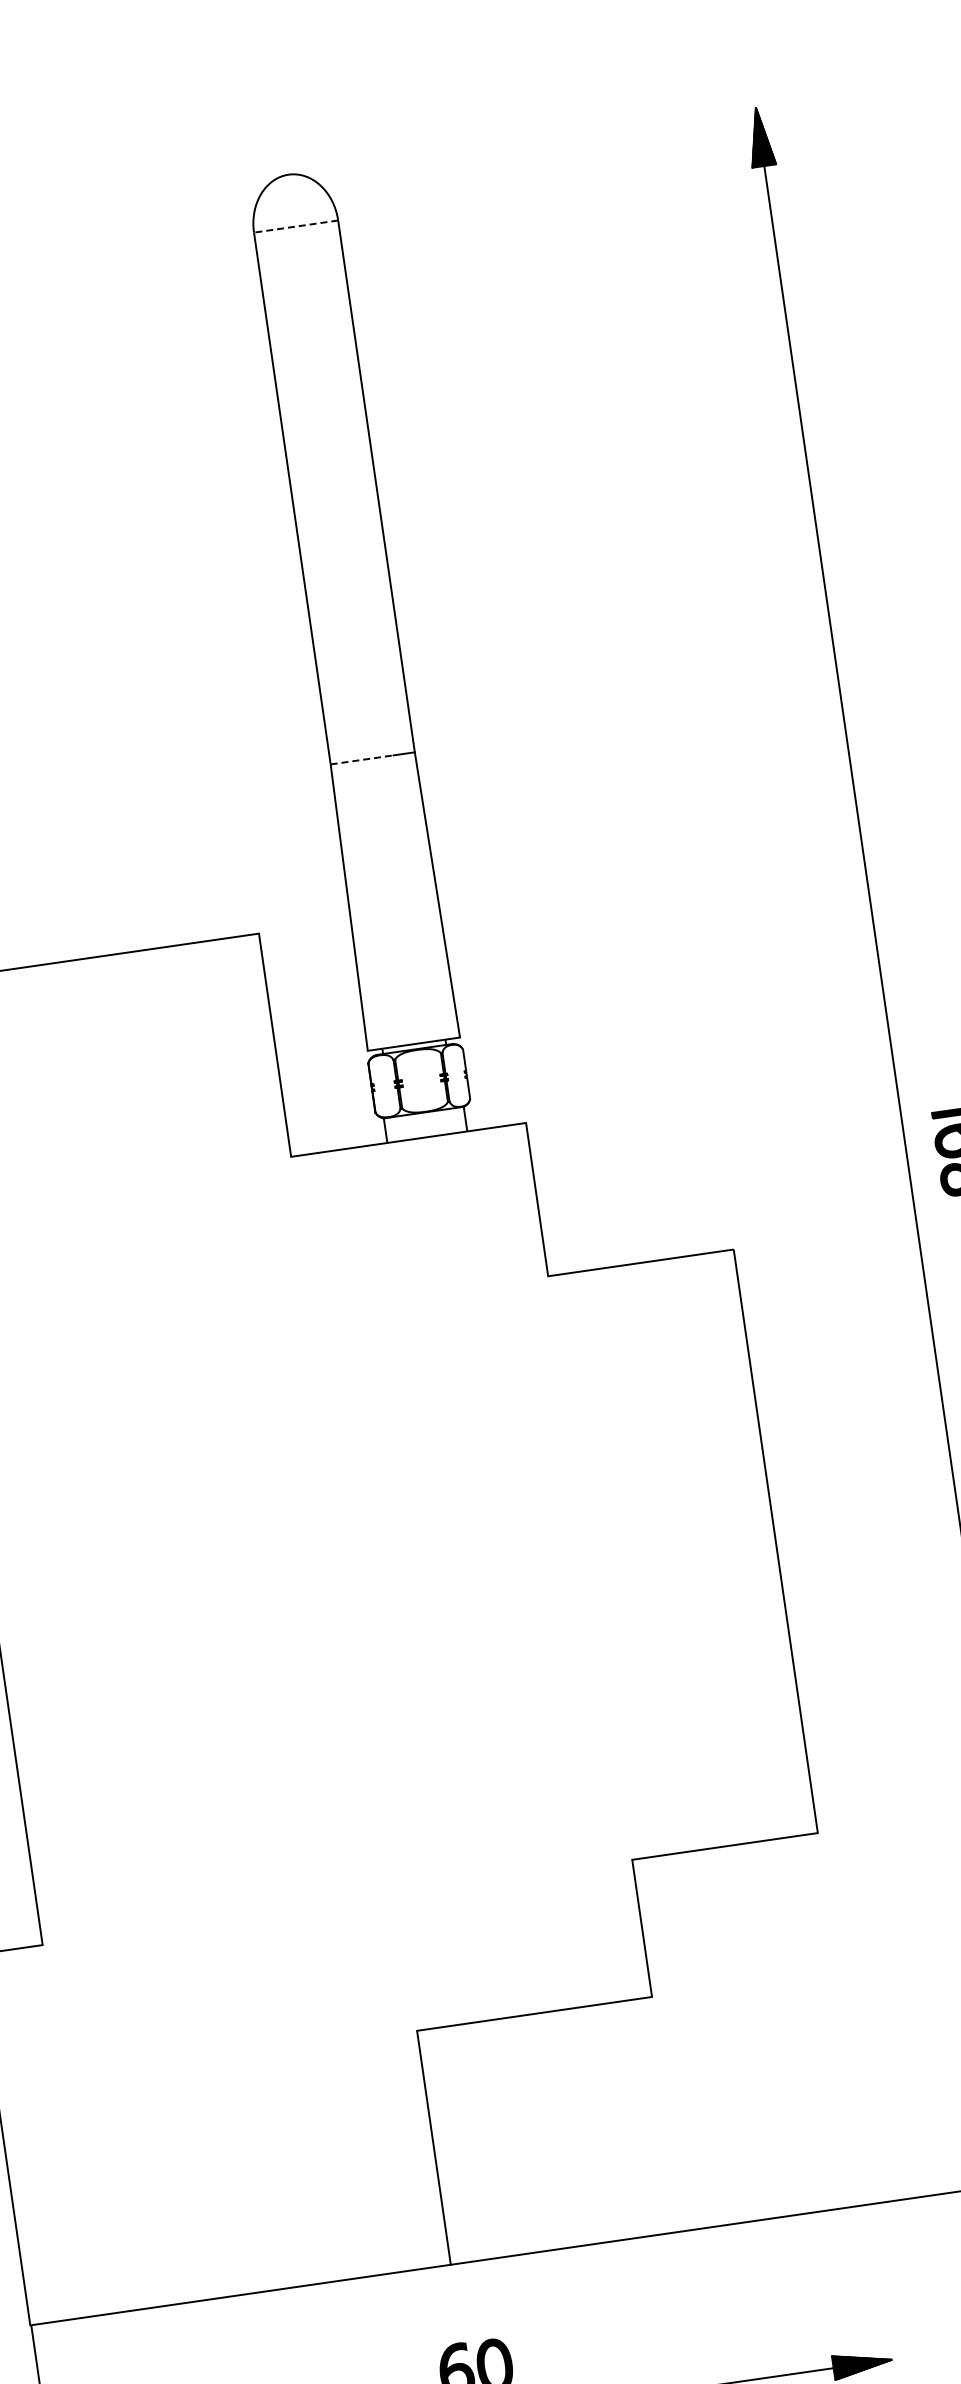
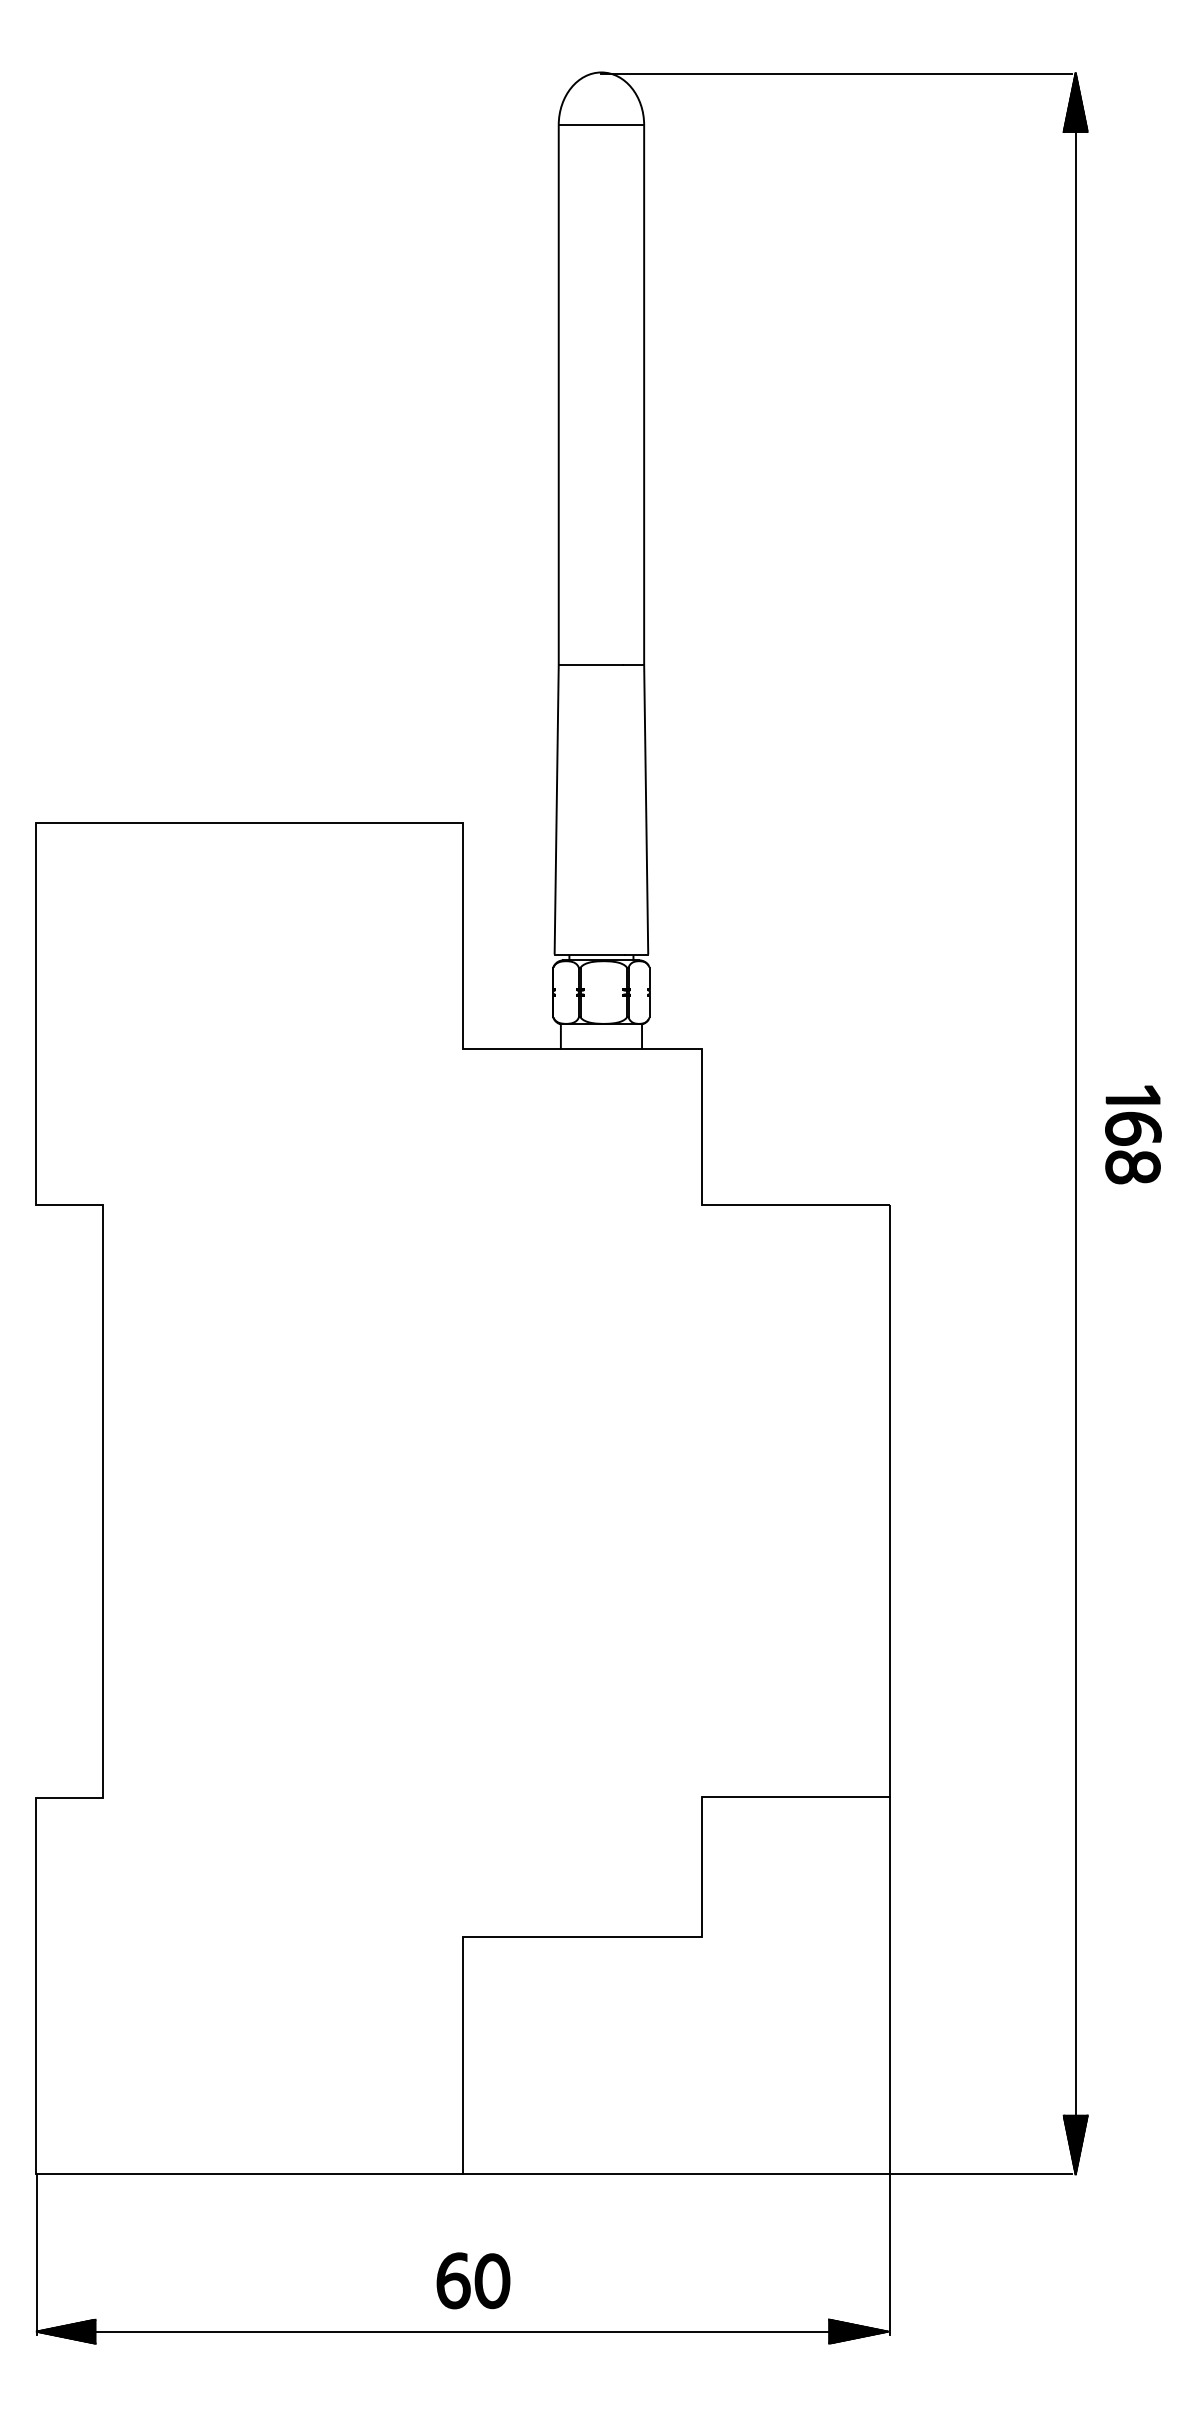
line: (520, 142) -> (836, 73), added
line: (296, 226) -> (601, 125), dashed -> solid
line: (361, 759) -> (590, 664), dashed -> solid
line: (856, 2097) -> (890, 2065), added

